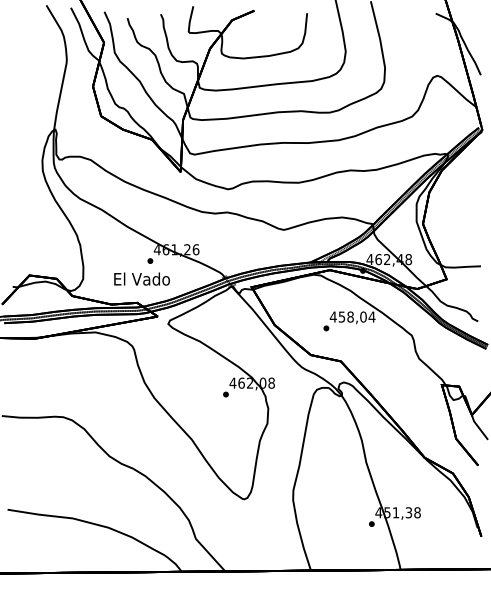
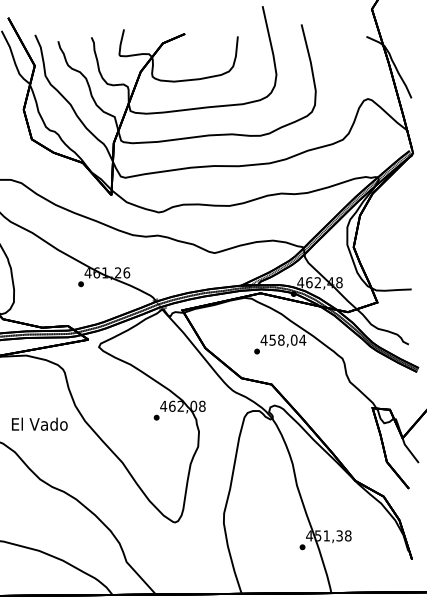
text: (141, 278) -> (39, 423), moved

